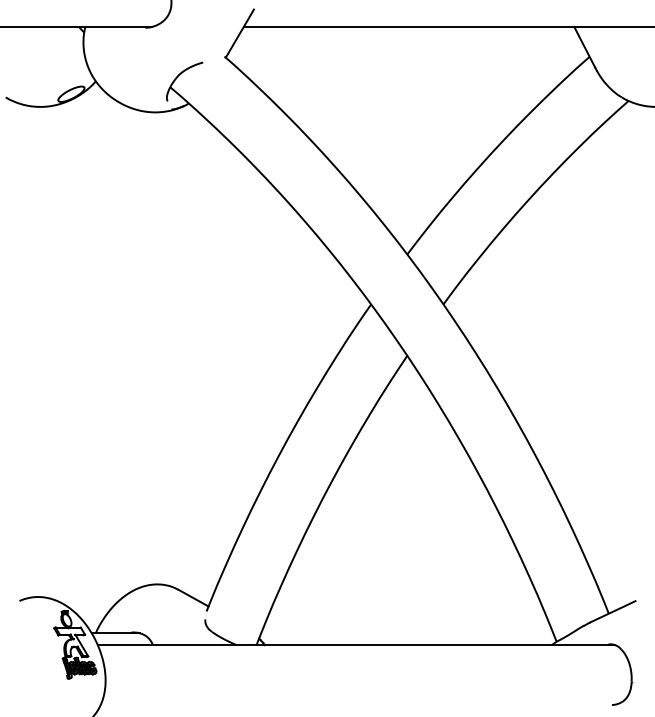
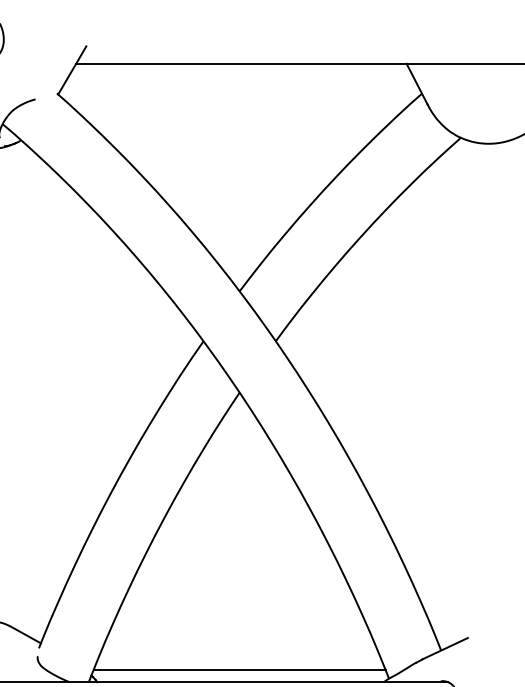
line: (407, 633) -> (239, 670), added

